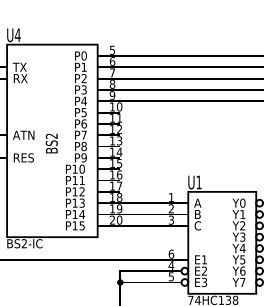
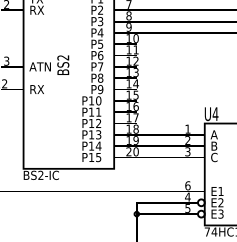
text: (51, 143) -> (62, 65), moved
text: (27, 157) -> (43, 89), RES -> RX
text: (198, 182) -> (214, 114), U1 -> U4

